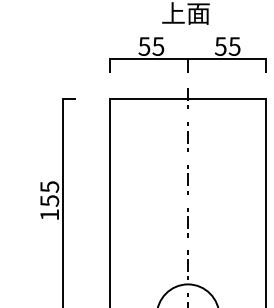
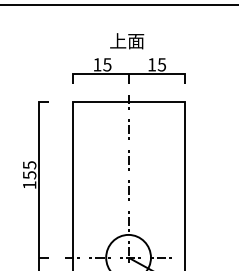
text: (144, 46) -> (97, 64), 55 -> 15
text: (220, 46) -> (151, 64), 55 -> 15

